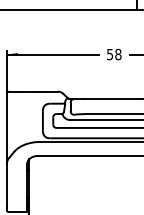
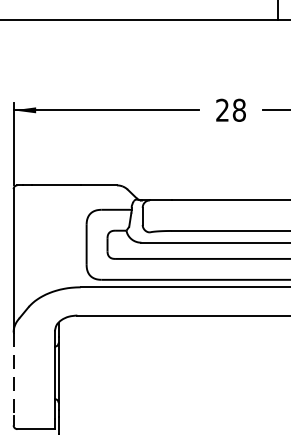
text: (110, 54) -> (223, 110), 58 -> 28
line: (6, 184) -> (12, 373), solid -> dashed

